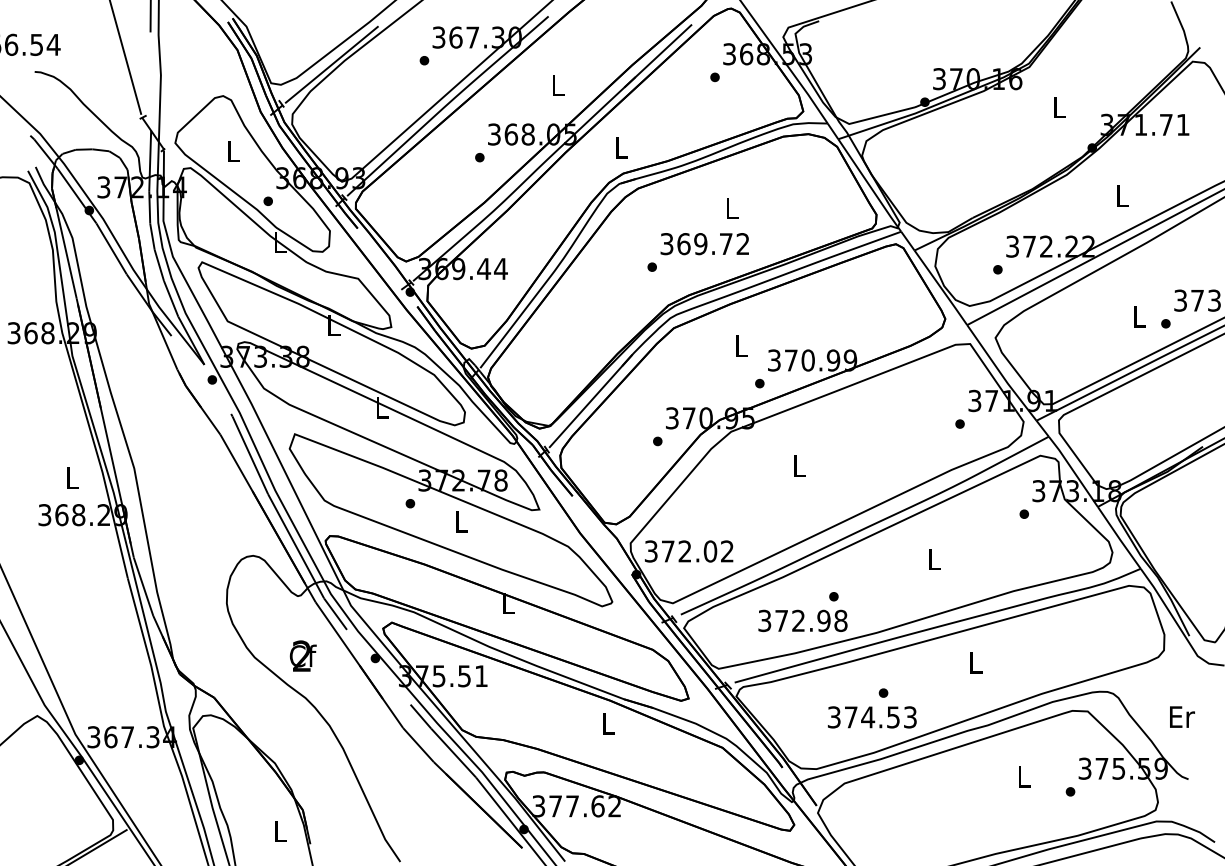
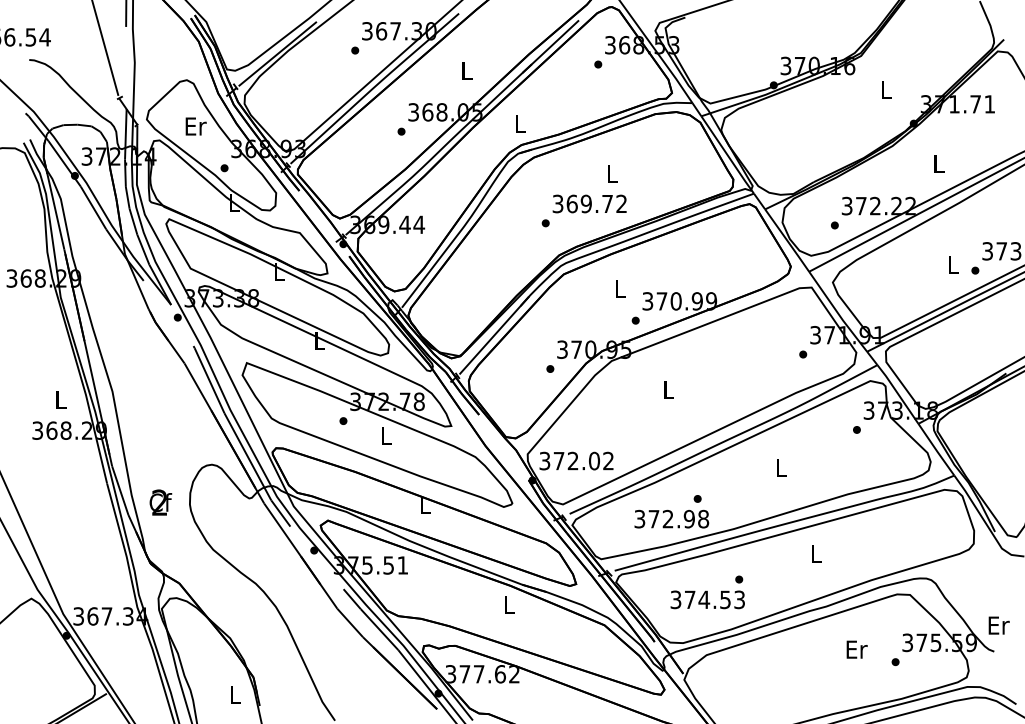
text: (233, 151) -> (195, 126), L -> Er
text: (302, 655) -> (160, 502), moved
text: (871, 716) -> (707, 599), moved
text: (1181, 716) -> (998, 625), moved
text: (1023, 776) -> (856, 649), L -> Er

